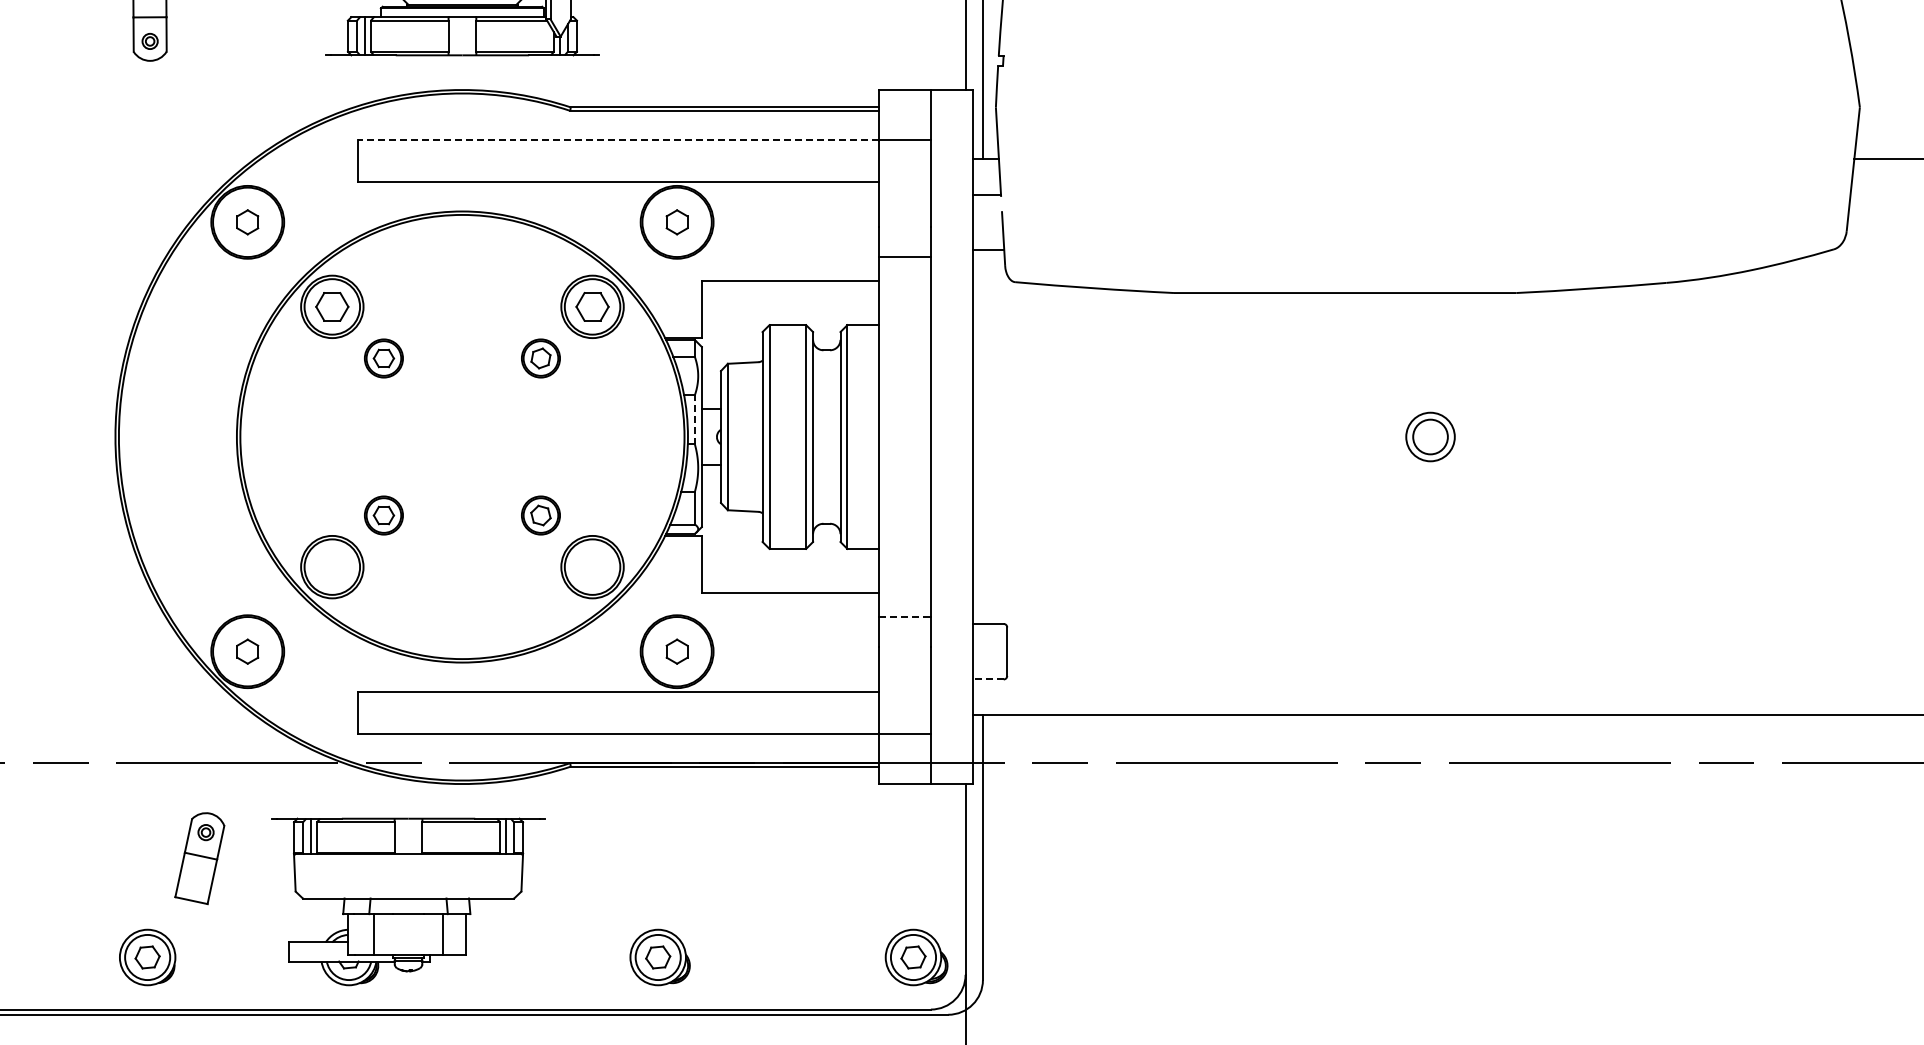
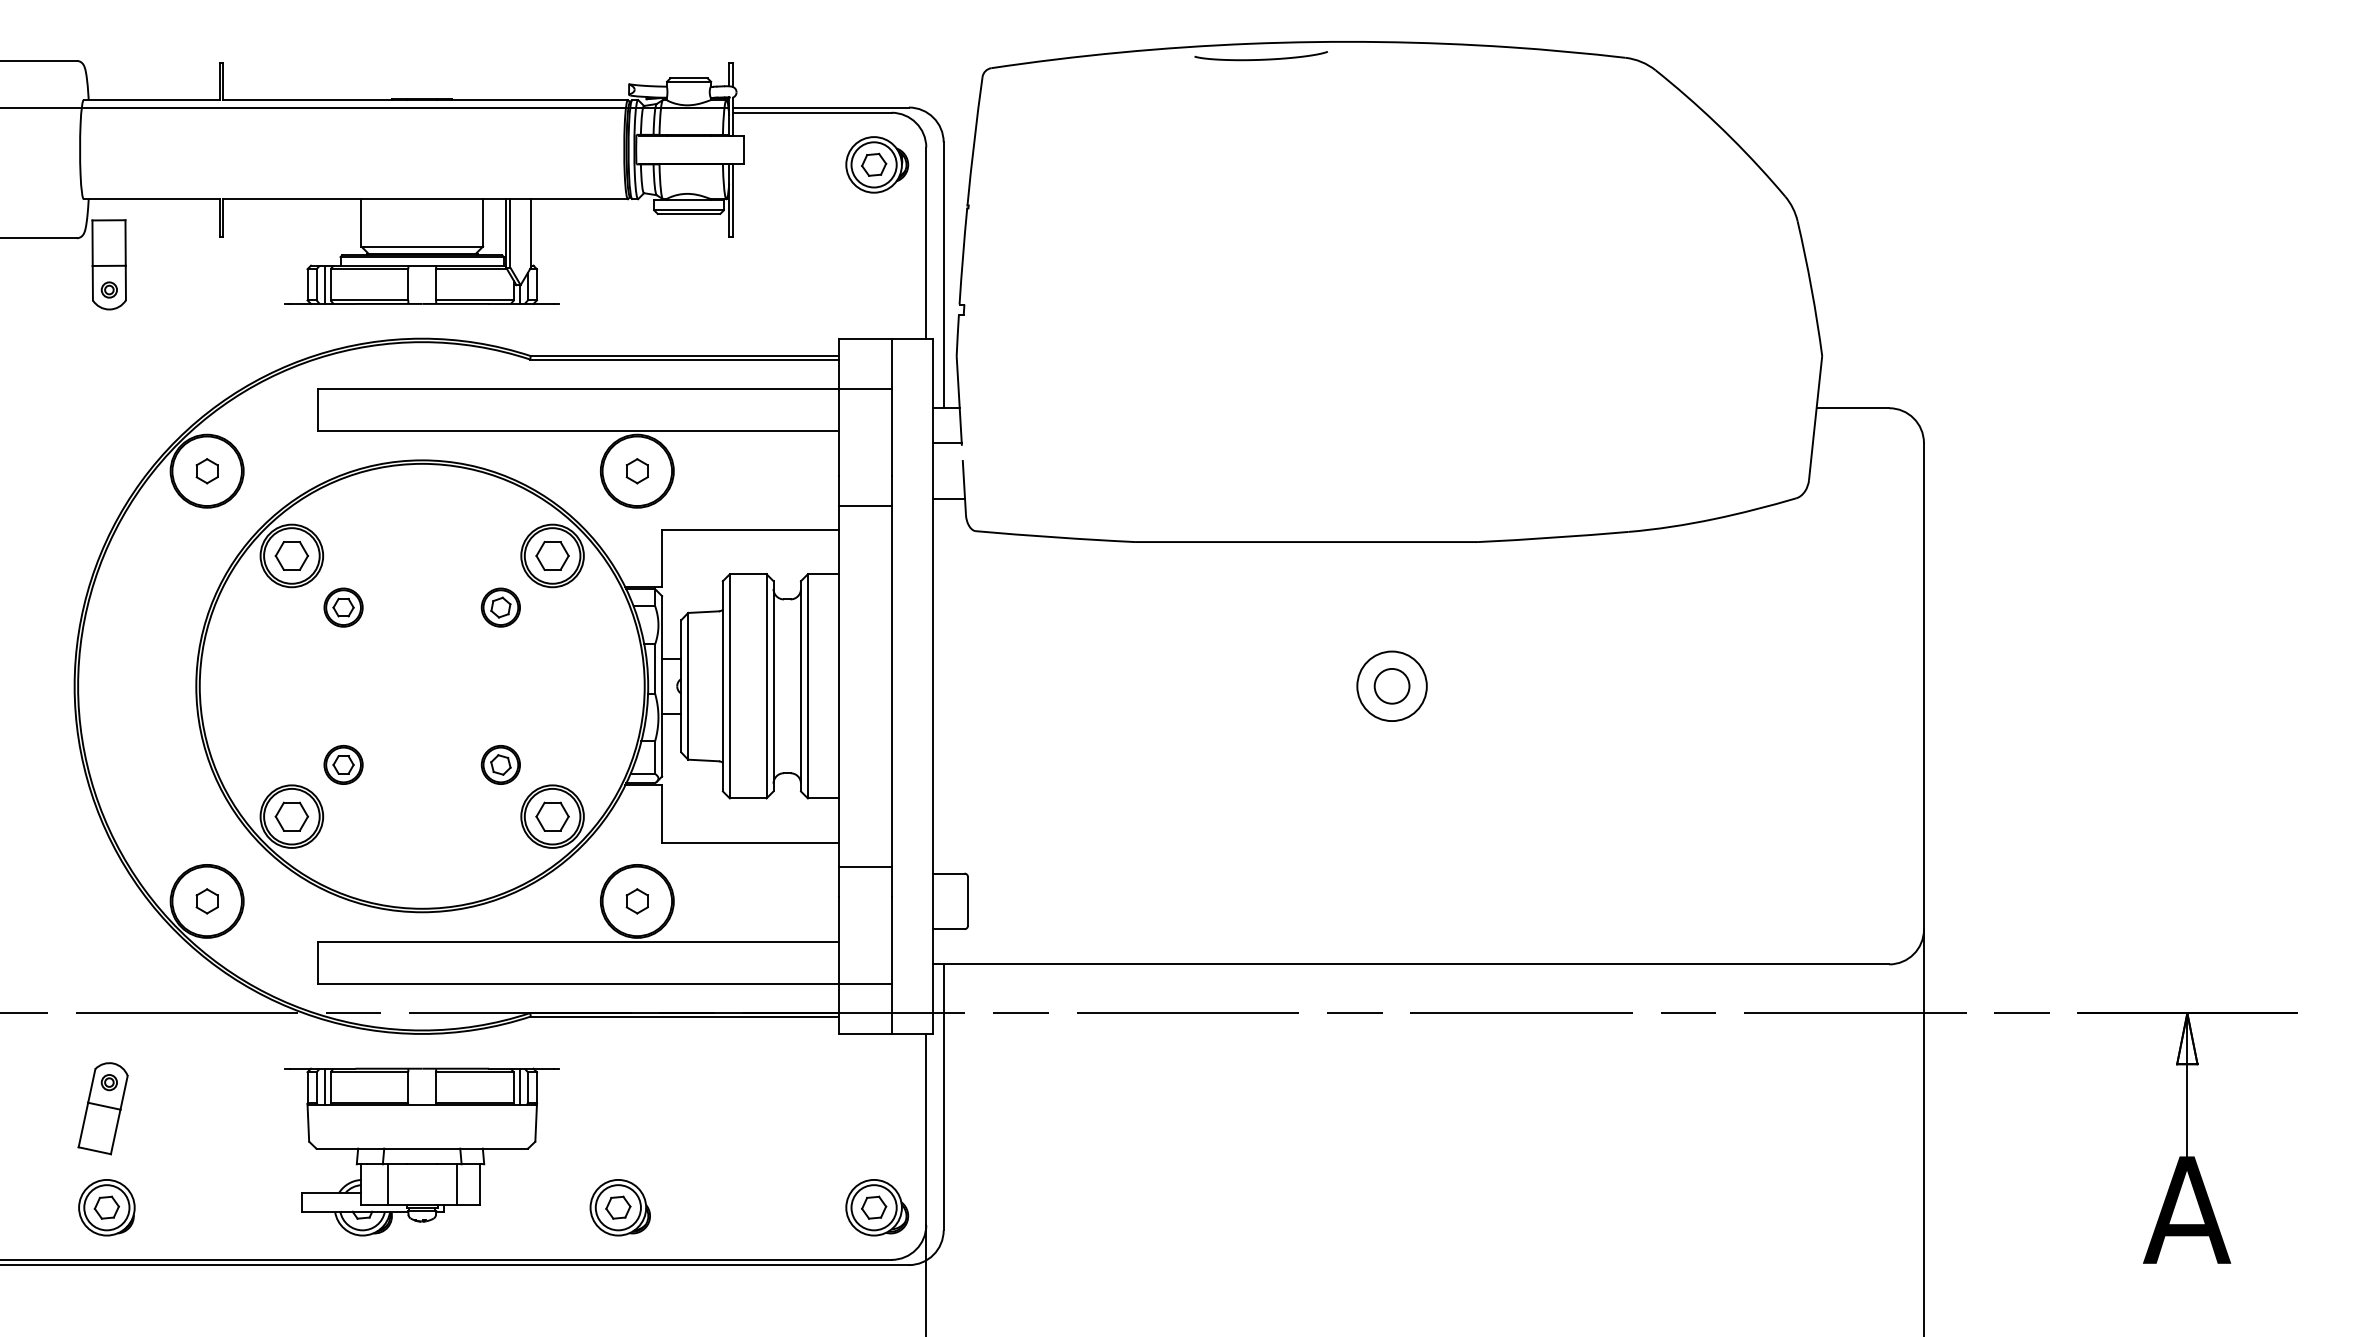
line: (618, 140) -> (578, 389), dashed -> solid
line: (695, 420) -> (655, 669), dashed -> solid
circle: (1429, 437) -> (1391, 686), size x1.43
part: (331, 566) -> (291, 816), added
part: (592, 566) -> (552, 816), added
line: (904, 616) -> (865, 866), dashed -> solid
line: (987, 679) -> (948, 929), dashed -> solid
part: (199, 858) -> (102, 1108), moved
part: (407, 901) -> (421, 1151), moved

